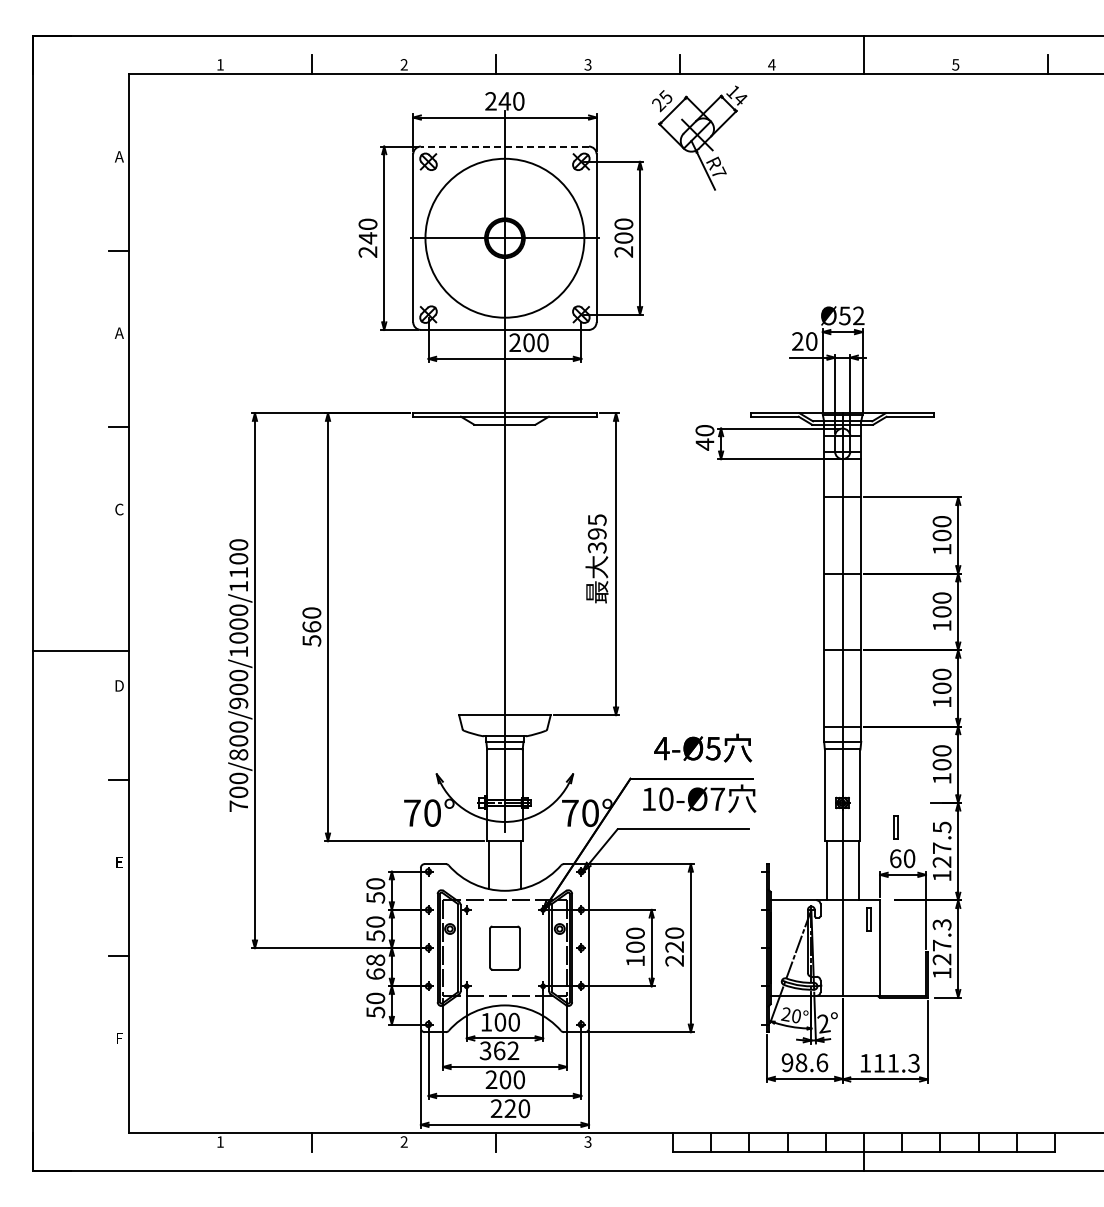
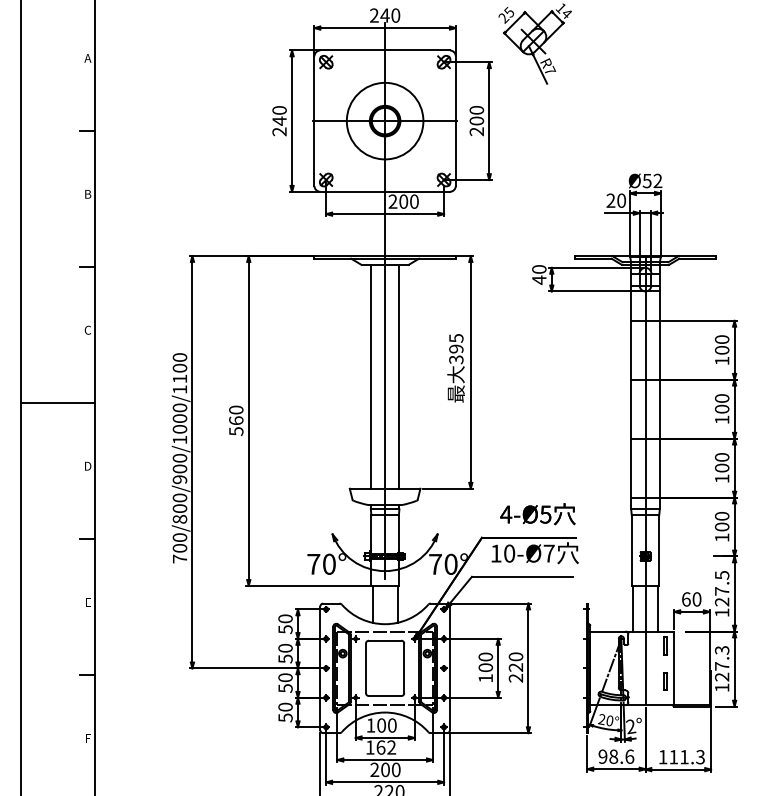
line: (504, 146) -> (384, 50), dashed -> solid
circle: (504, 237) -> (384, 120), size x0.62
text: (118, 332) -> (87, 193), A -> B
line: (486, 569) -> (370, 376), added
line: (523, 569) -> (399, 376), added
line: (80, 651) -> (57, 402), moved
part: (895, 827) -> (665, 681), moved
part: (504, 947) -> (384, 667), size x1.67
text: (375, 967) -> (285, 683), 68 -> 50
text: (485, 1050) -> (370, 747), 362 -> 162

